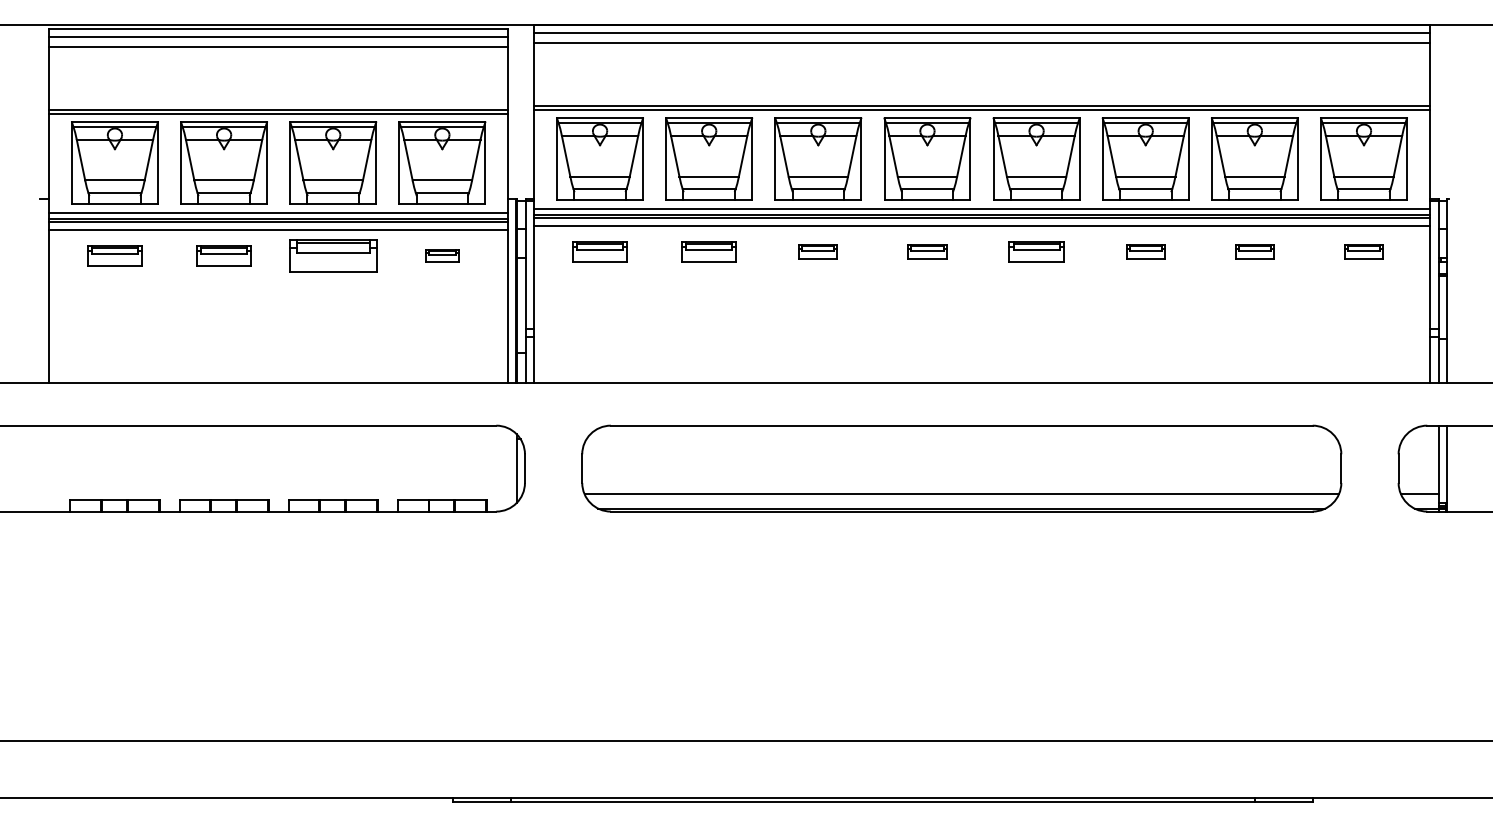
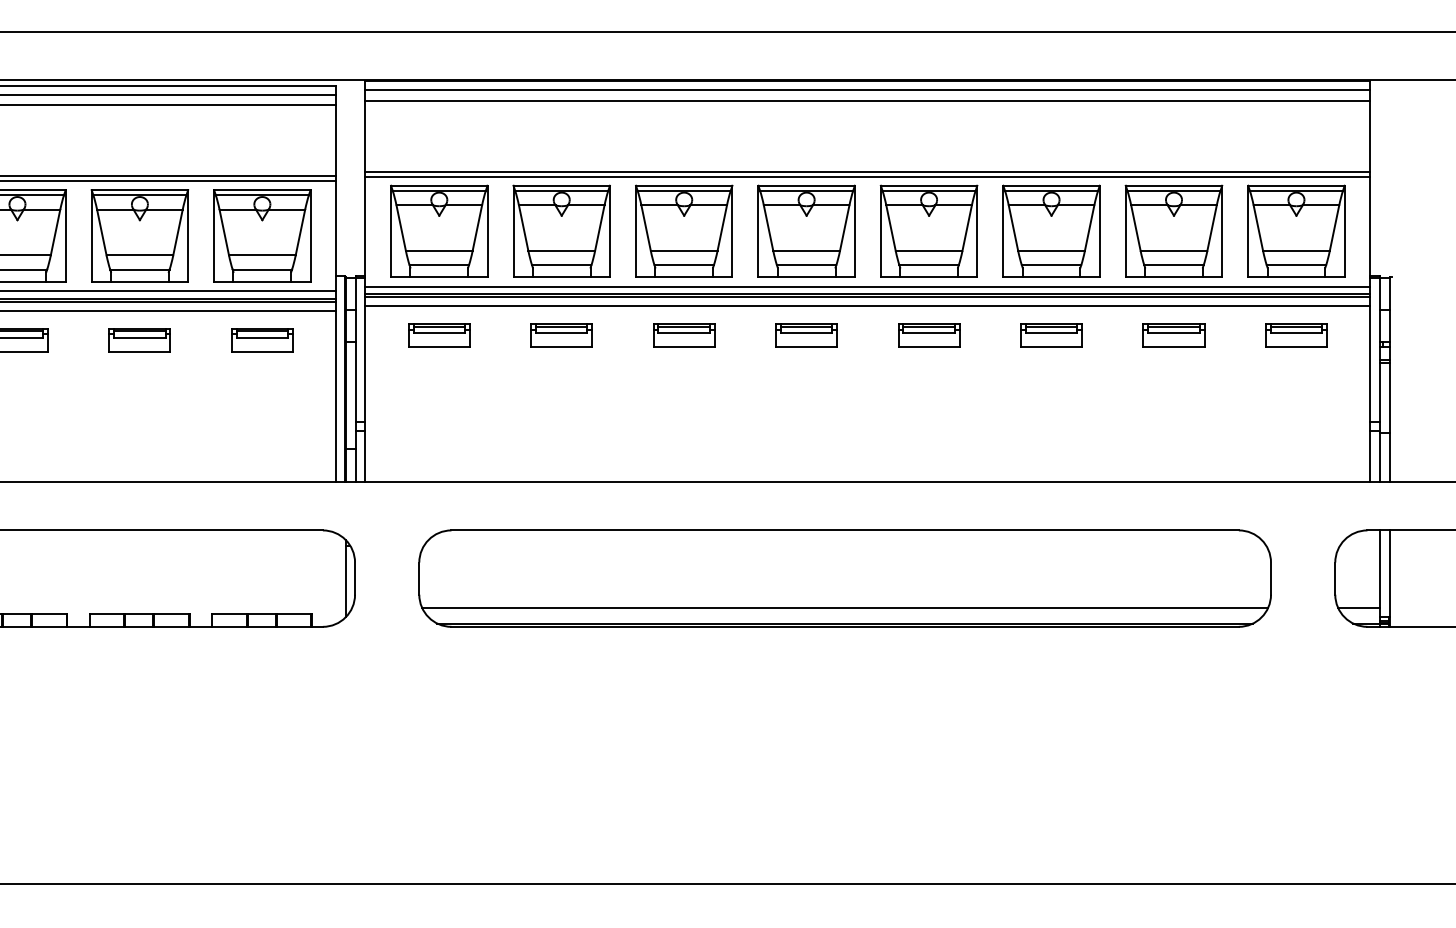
part: (818, 251) -> (684, 335), size x1.43
part: (927, 251) -> (806, 335), size x1.43
part: (1145, 251) -> (1051, 335), size x1.43
part: (1254, 251) -> (1173, 335), size x1.43
part: (1363, 251) -> (1295, 335), size x1.43
part: (332, 255) -> (139, 339), size x0.62
part: (442, 255) -> (262, 339), size x1.67

